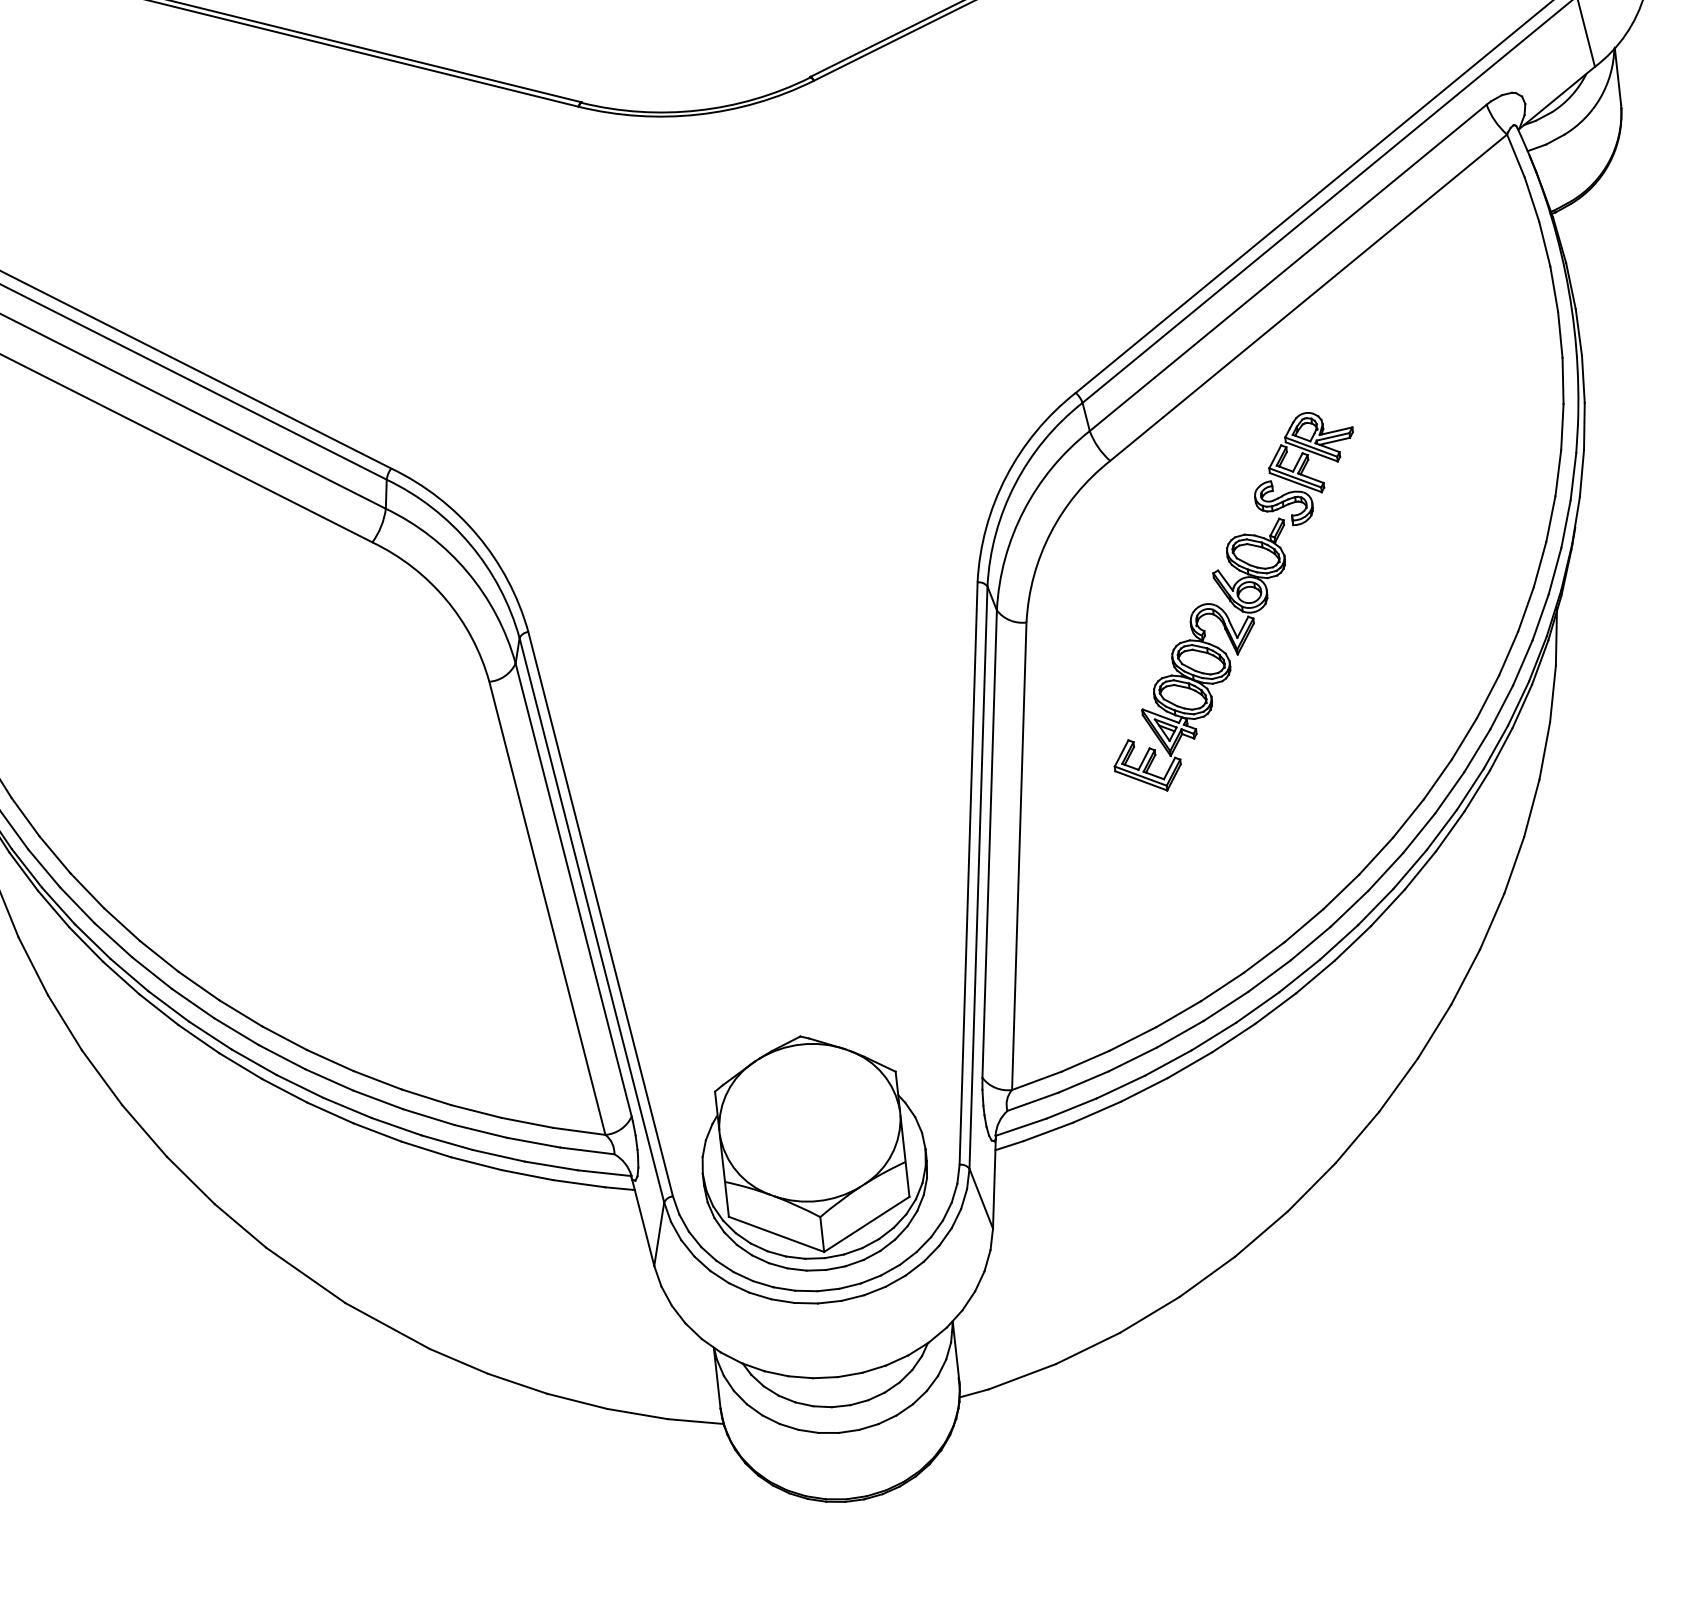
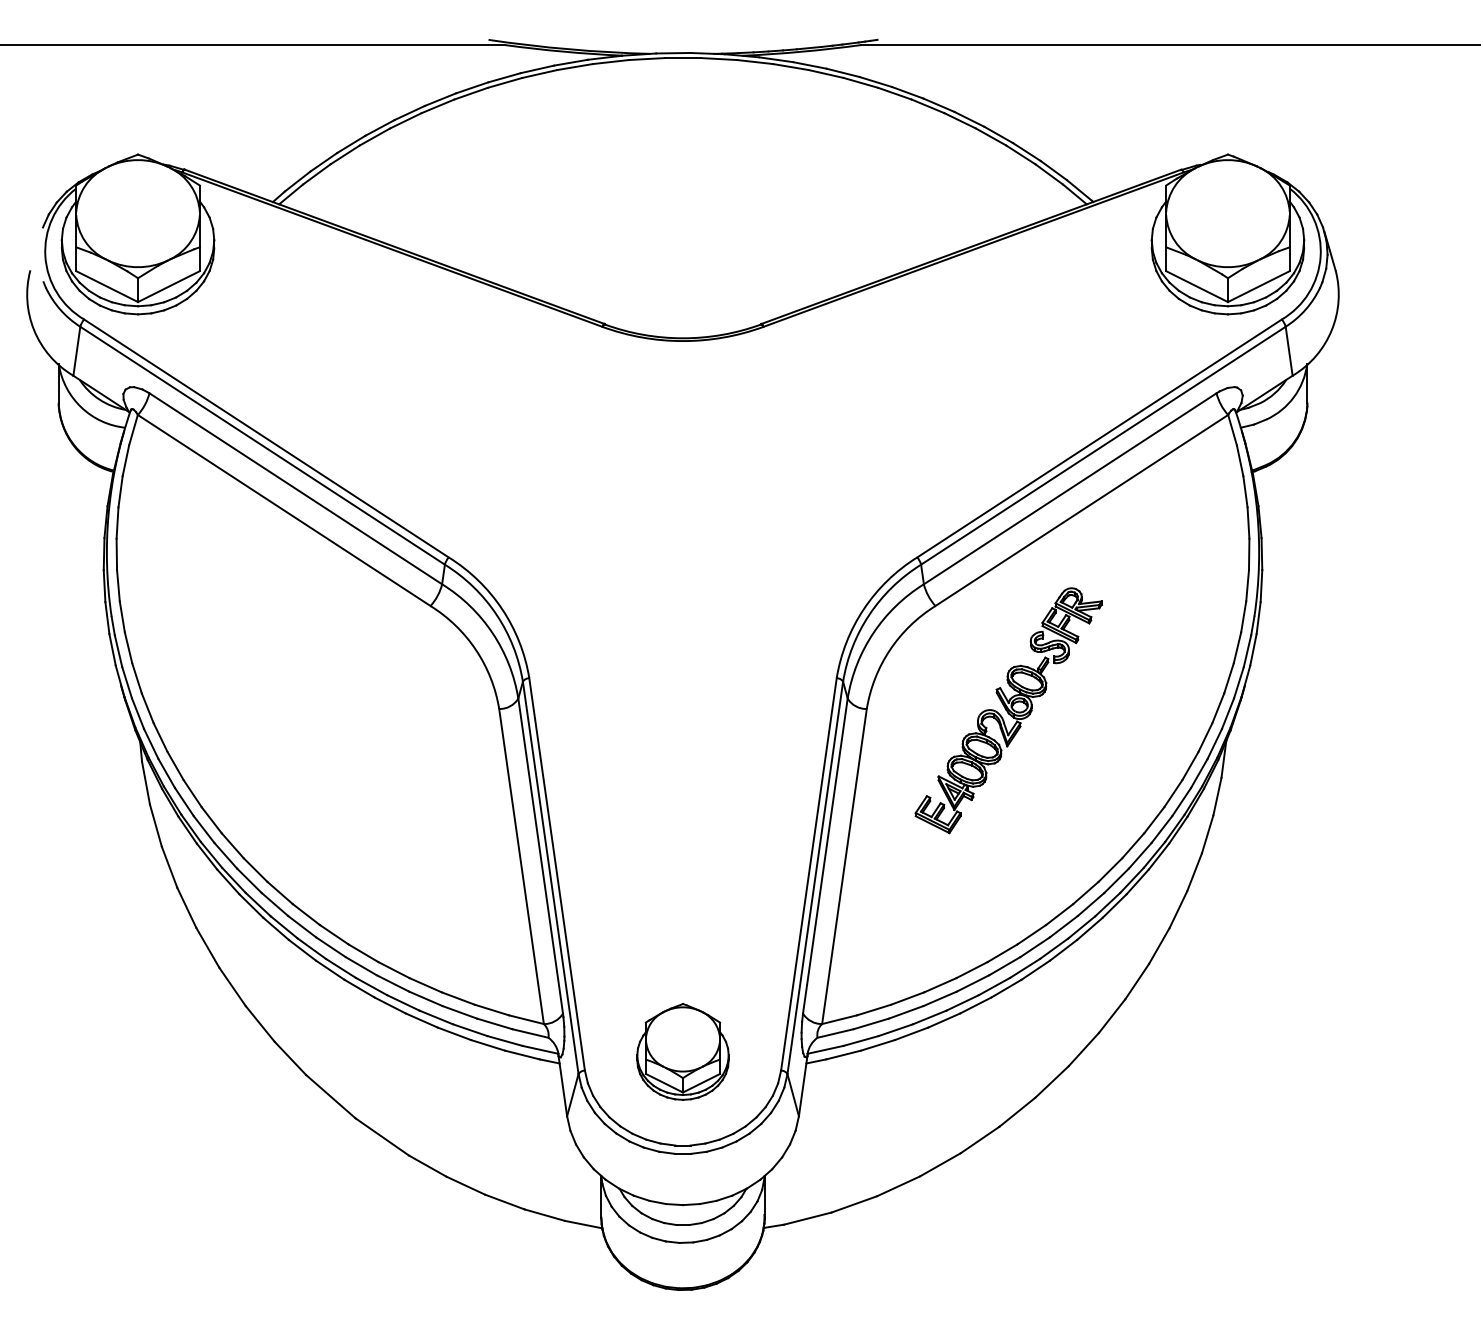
part: (812, 1152) -> (682, 1051), size x0.6

